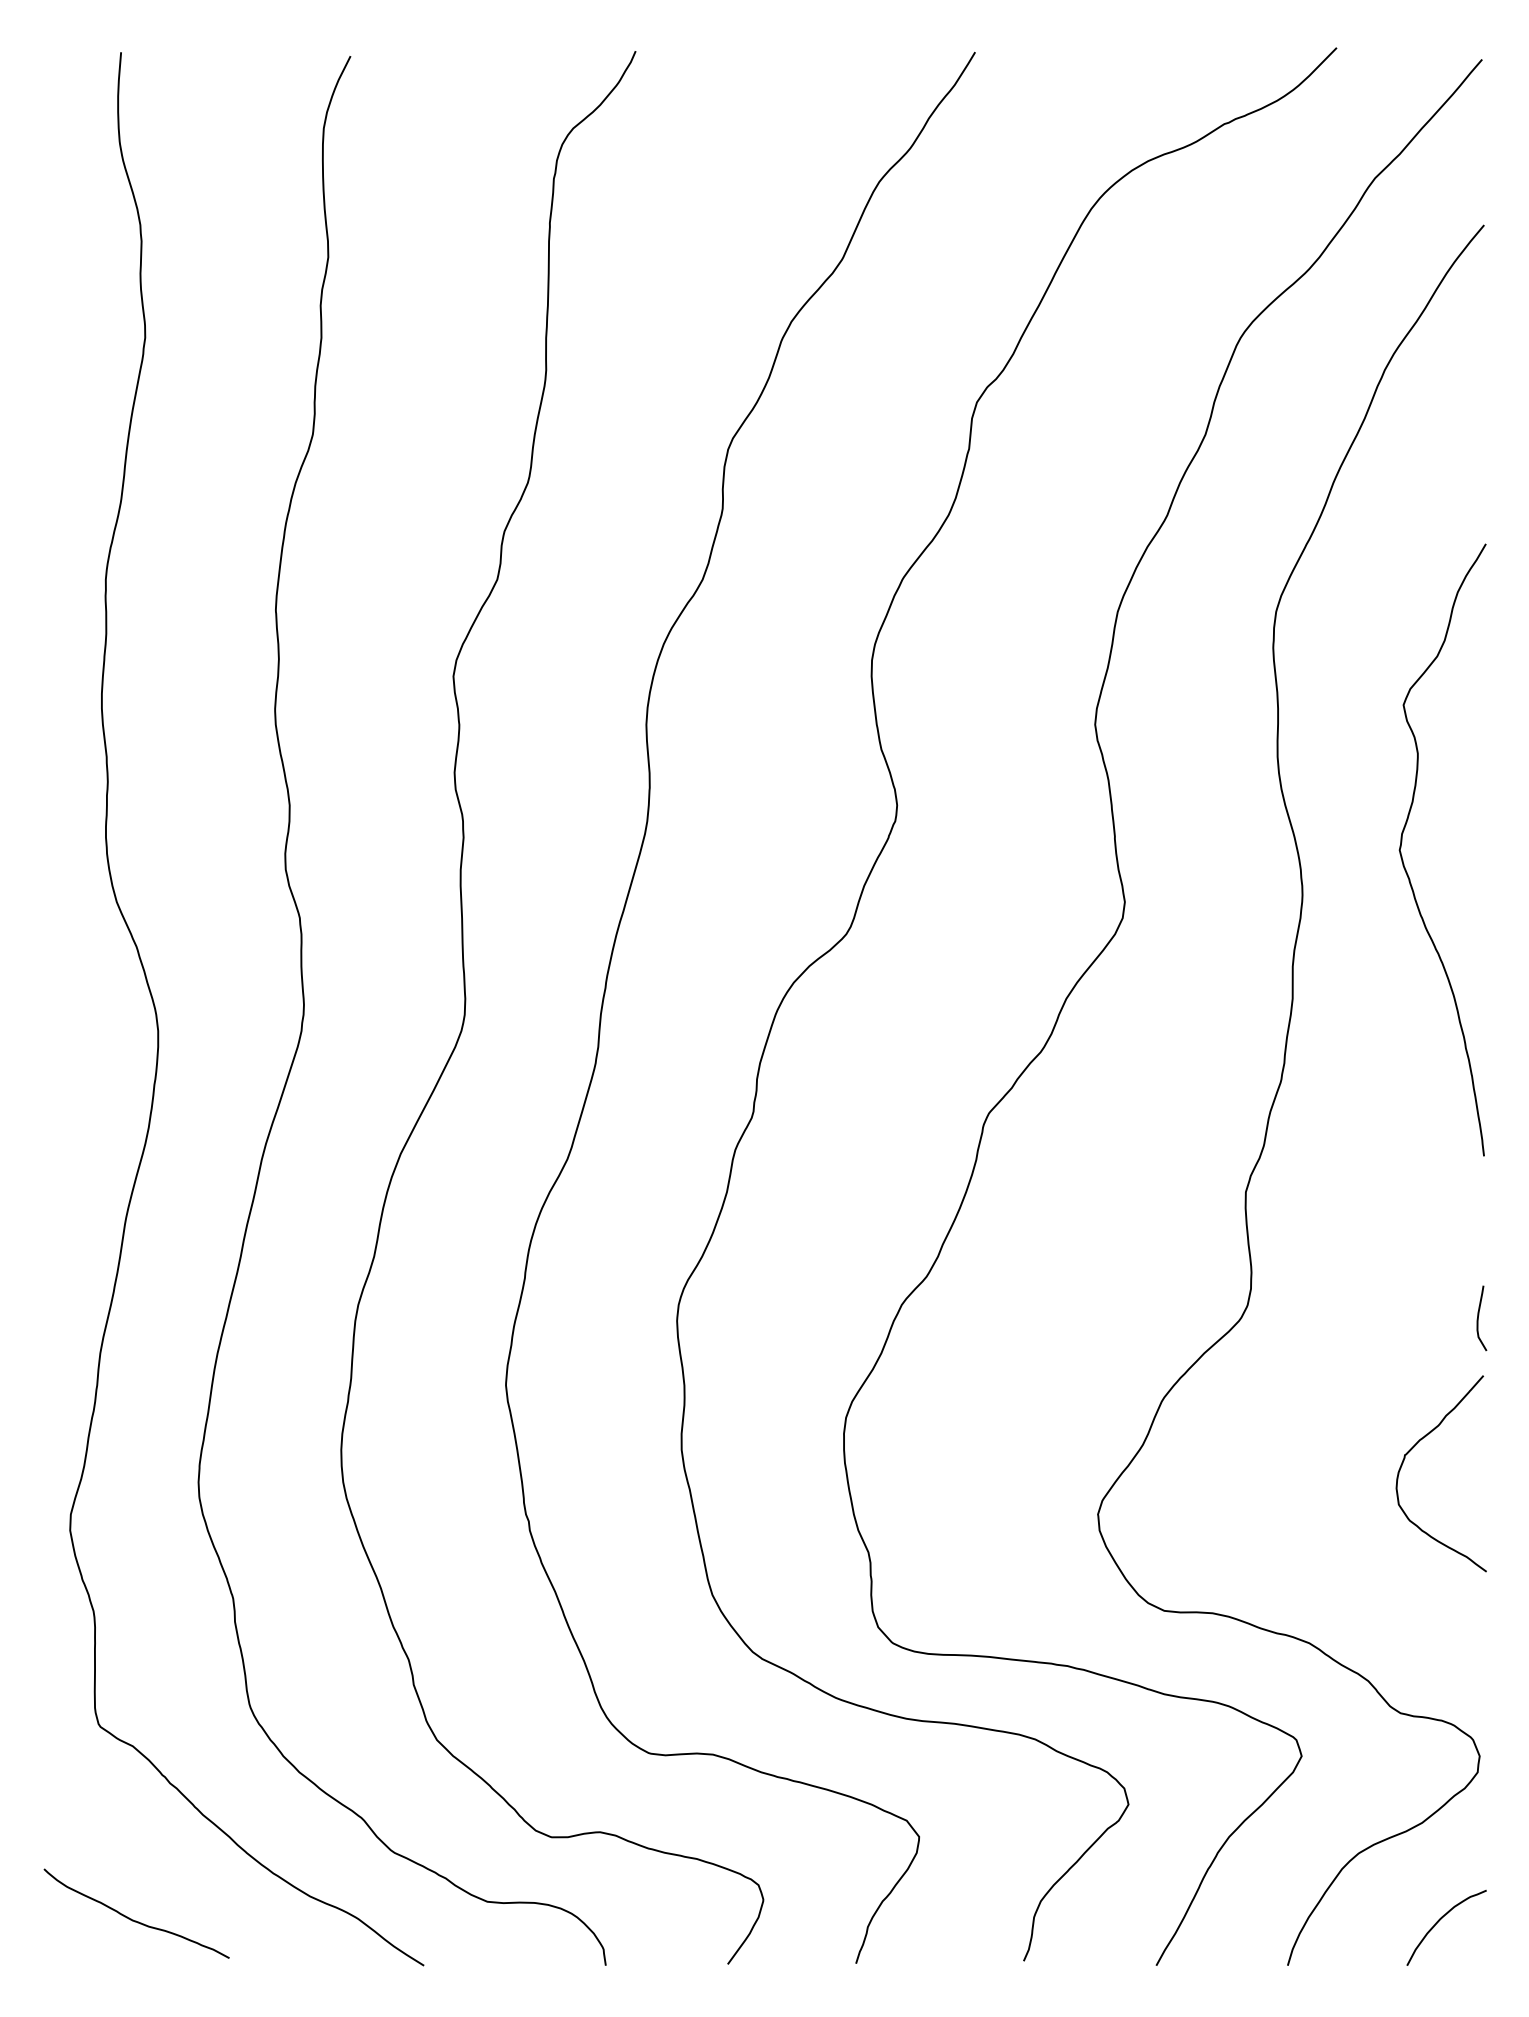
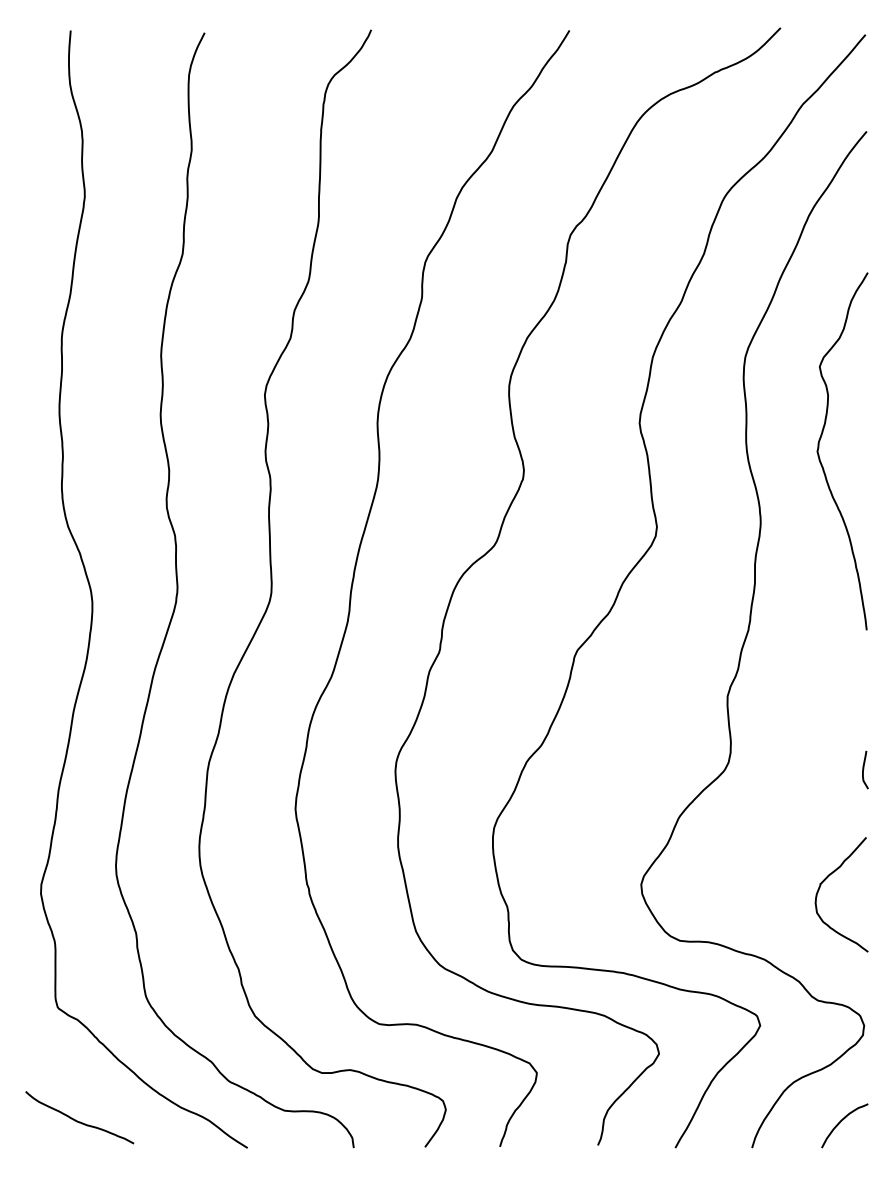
curve: (1404, 862) -> (820, 458), moved
curve: (1415, 1447) -> (826, 879), moved

